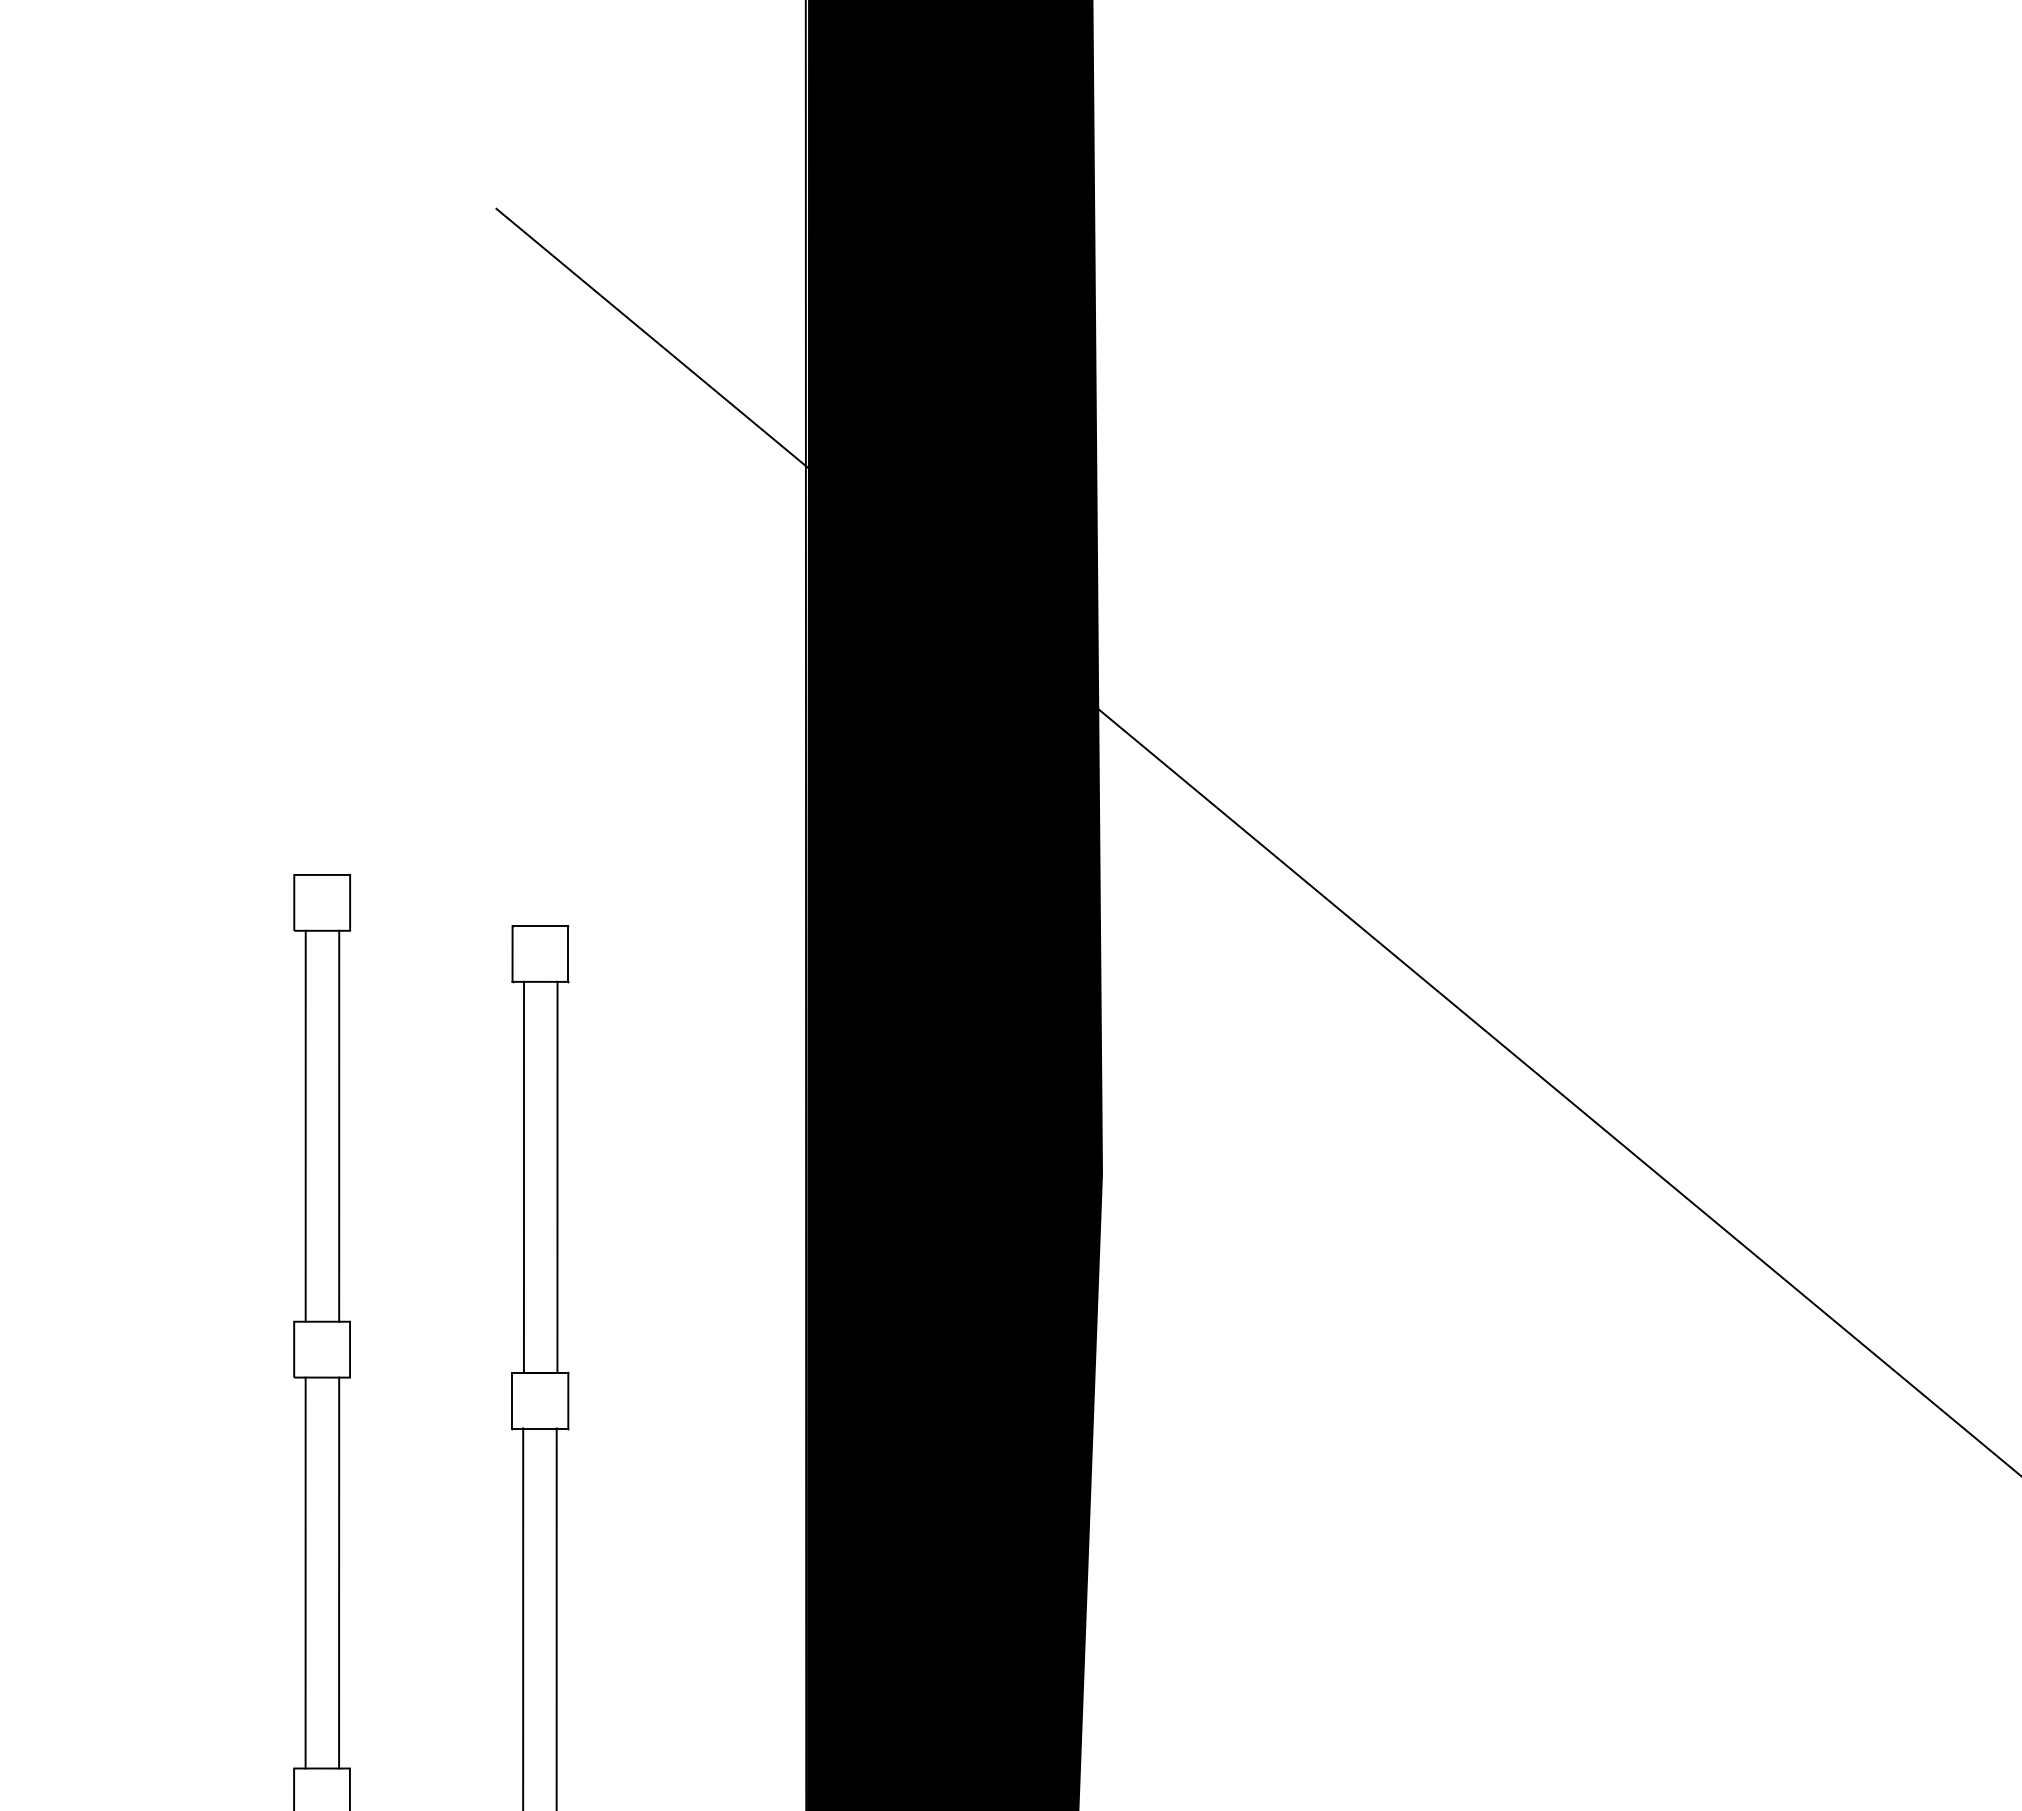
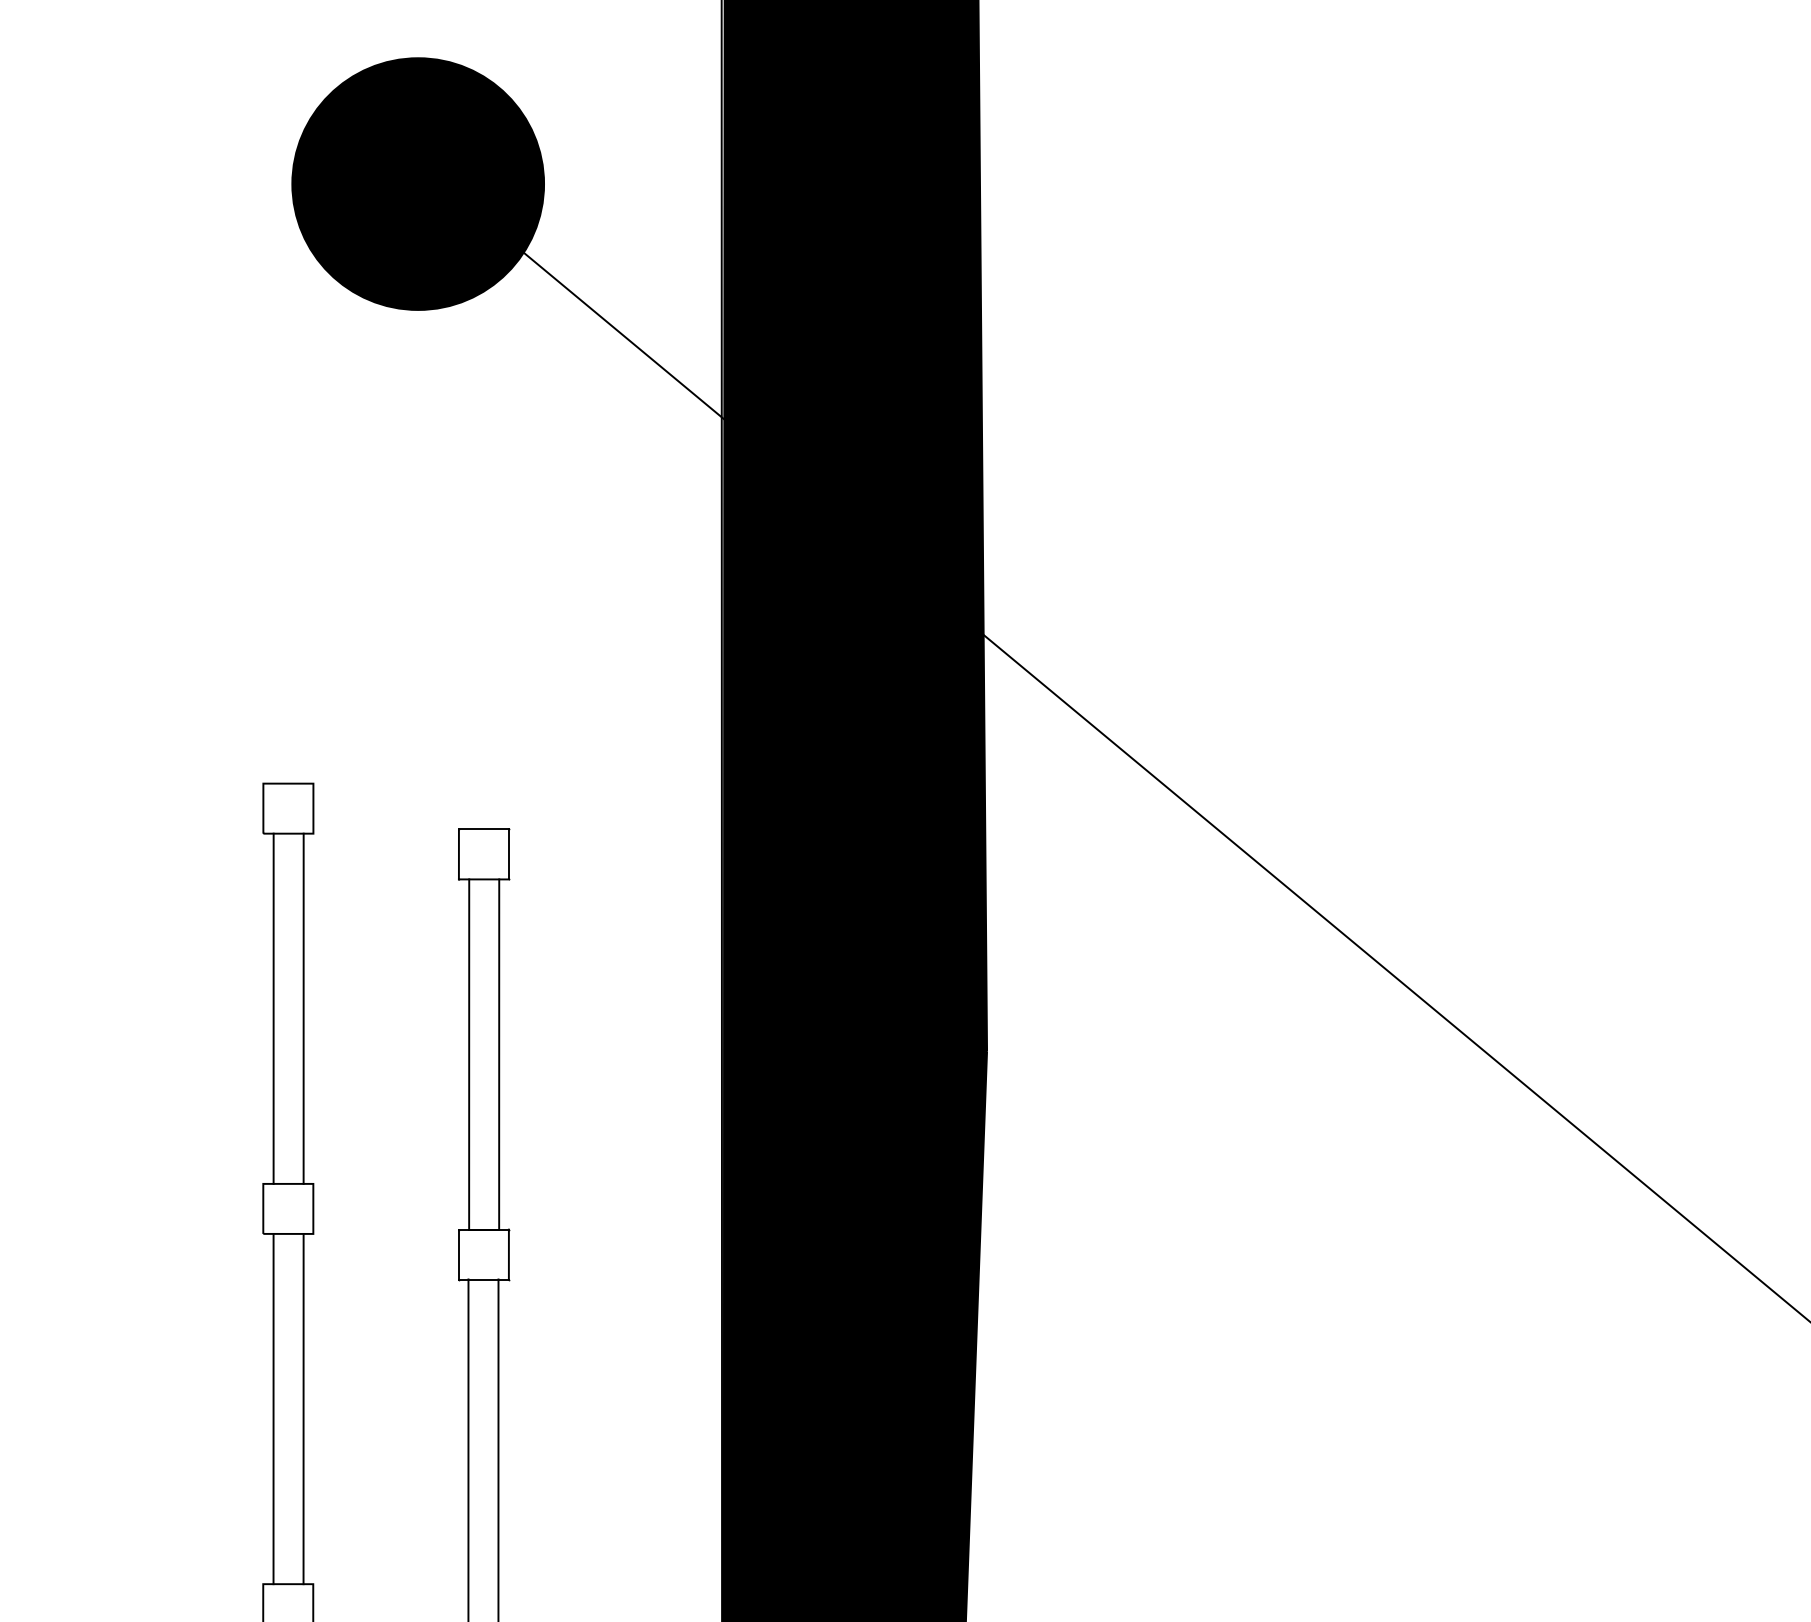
fill: (466, 205) -> (417, 183), added

